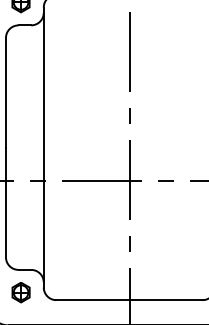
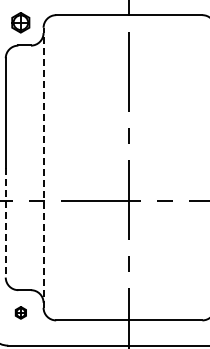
line: (43, 147) -> (43, 167), solid -> dashed
line: (5, 202) -> (5, 222), solid -> dashed
part: (20, 292) -> (20, 312), size x0.6

